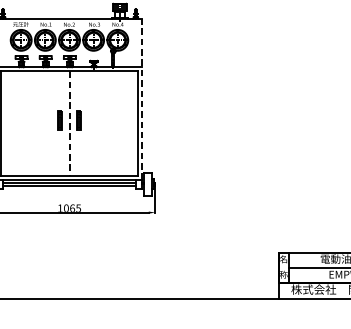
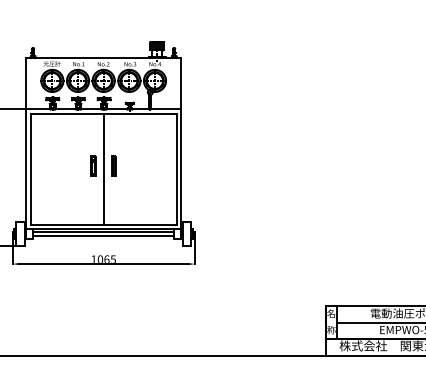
line: (142, 99) -> (181, 143), dashed -> solid
line: (69, 123) -> (103, 169), dashed -> solid

